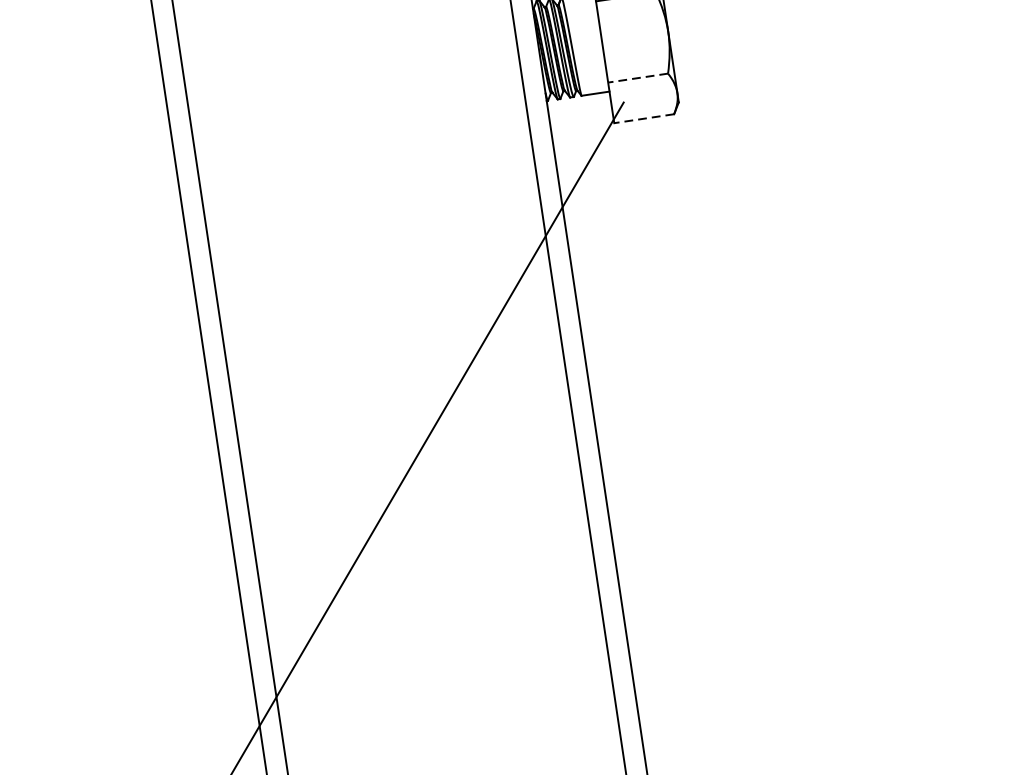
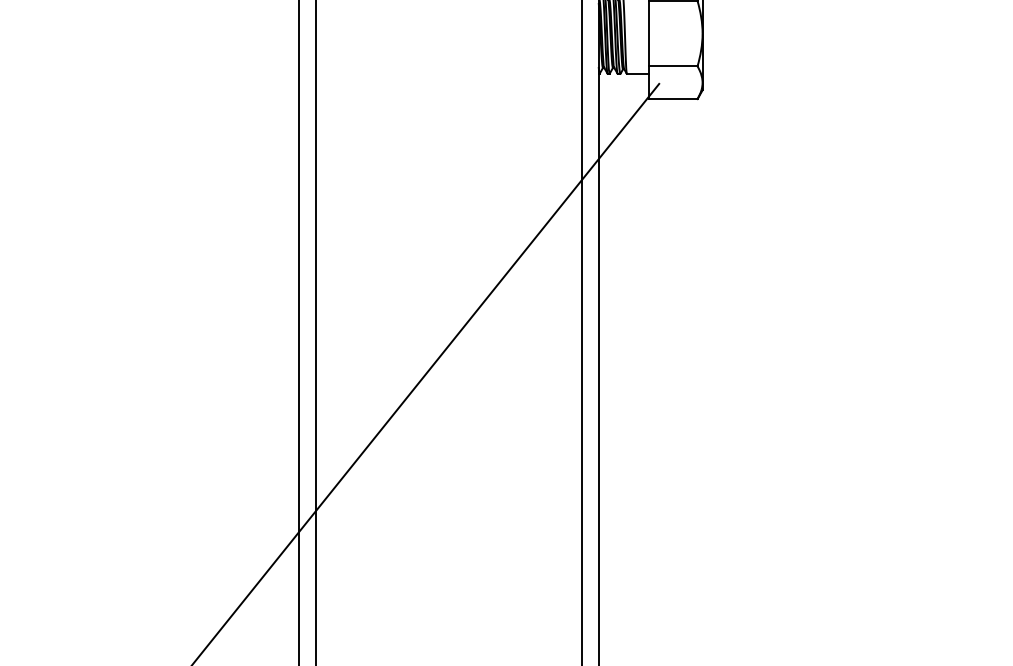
line: (637, 78) -> (672, 66), dashed -> solid
line: (643, 119) -> (672, 99), dashed -> solid

